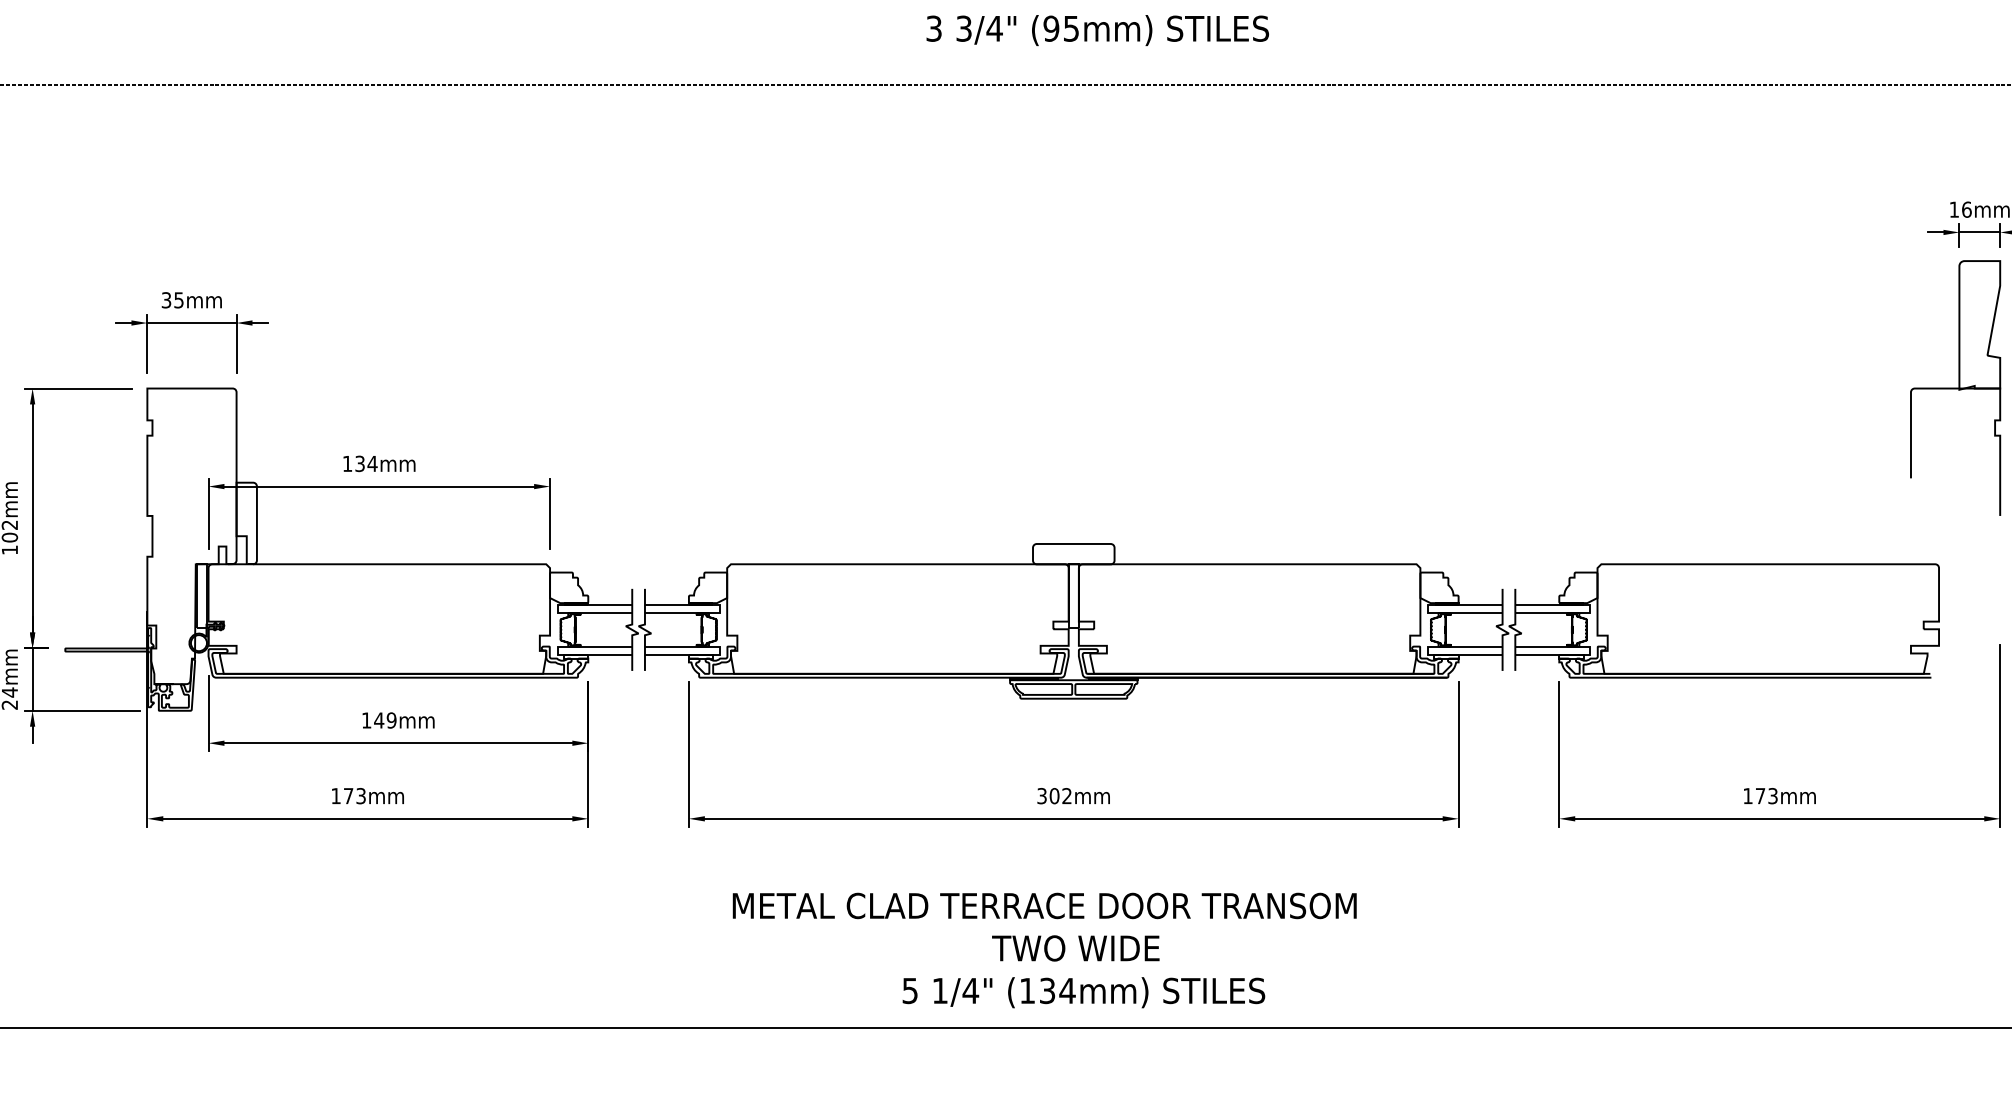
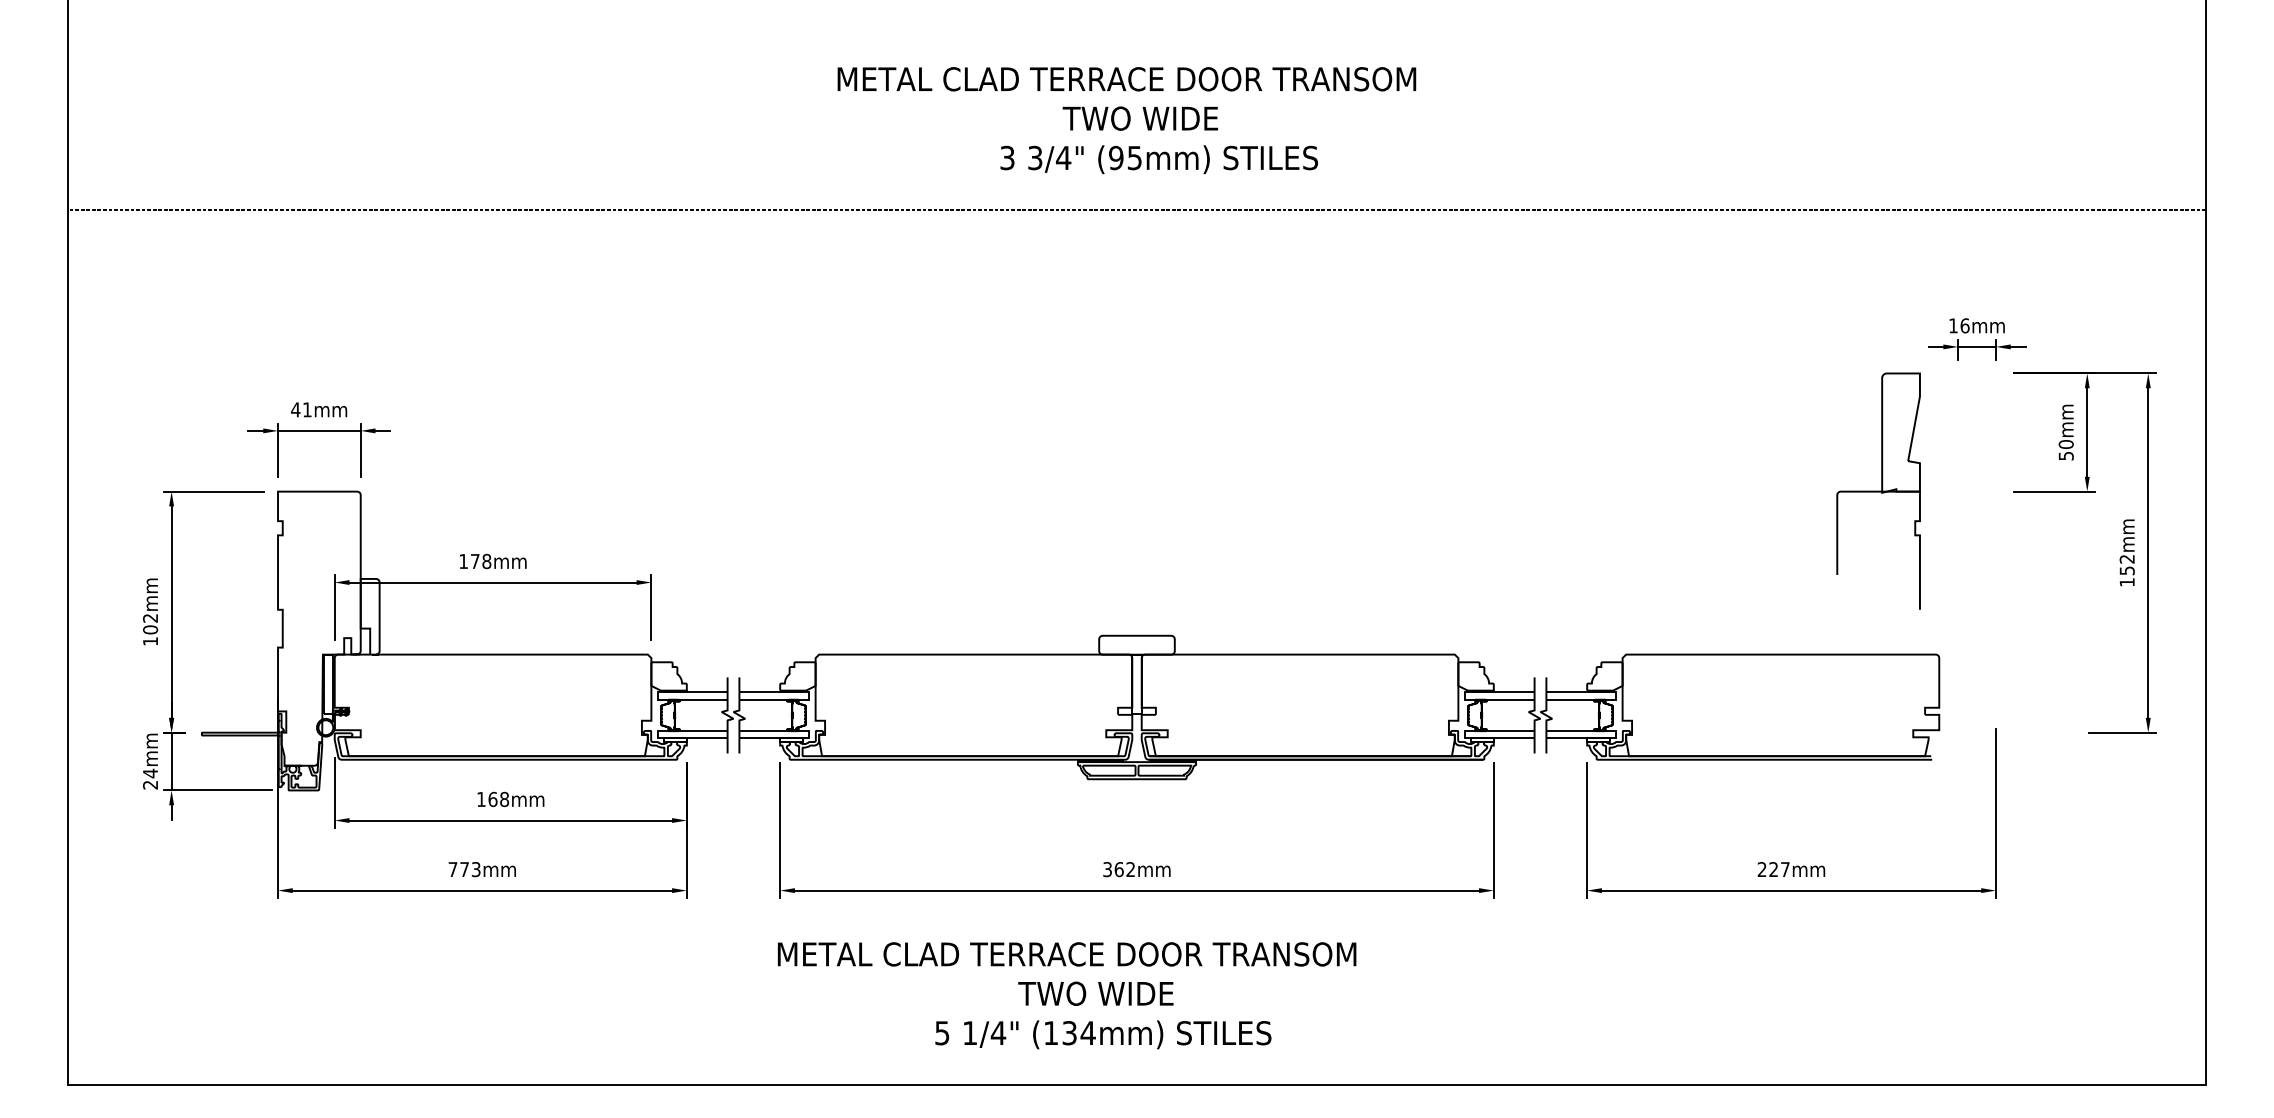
text: (172, 299) -> (301, 409), 35mm -> 41mm
part: (1955, 387) -> (1878, 490), moved
text: (365, 463) -> (480, 561), 134mm -> 178mm
text: (385, 720) -> (498, 799), 149mm -> 168mm
text: (335, 796) -> (452, 869), 173mm -> 773mm
text: (1053, 796) -> (1118, 869), 302mm -> 362mm
text: (1760, 796) -> (1773, 869), 173mm -> 227mm
text: (1045, 950) -> (1067, 995), moved

